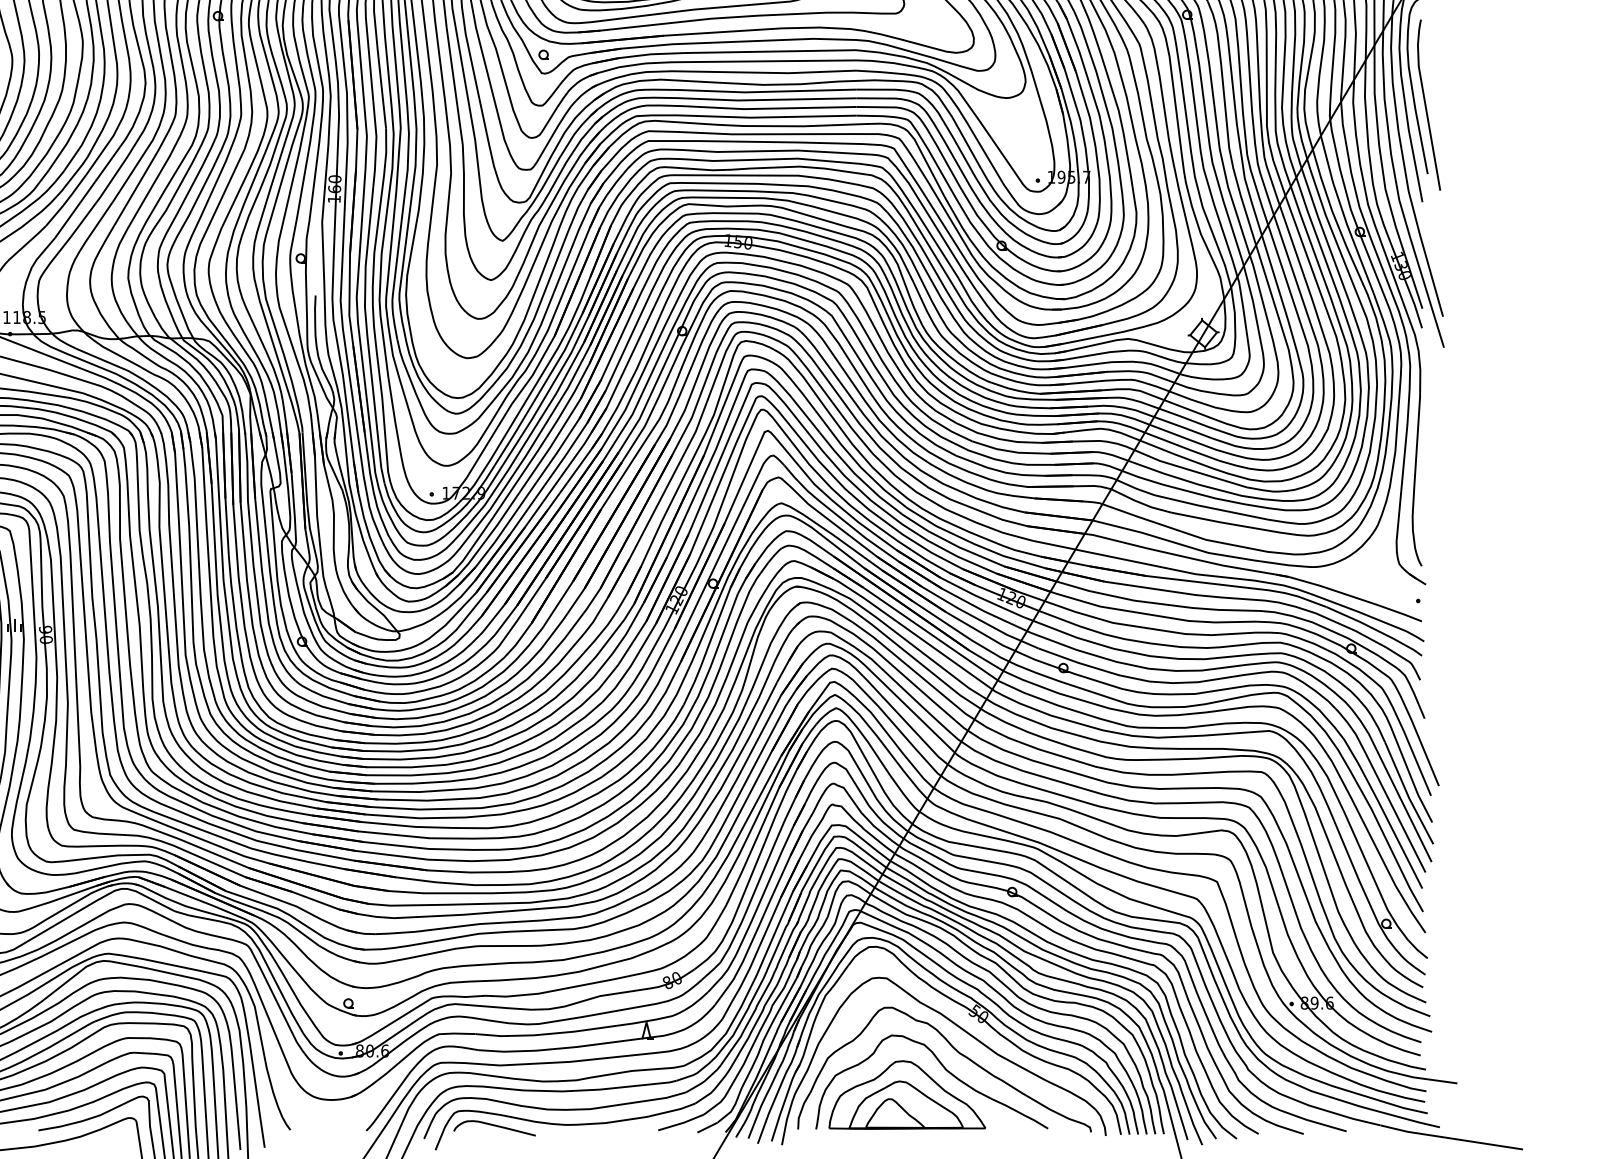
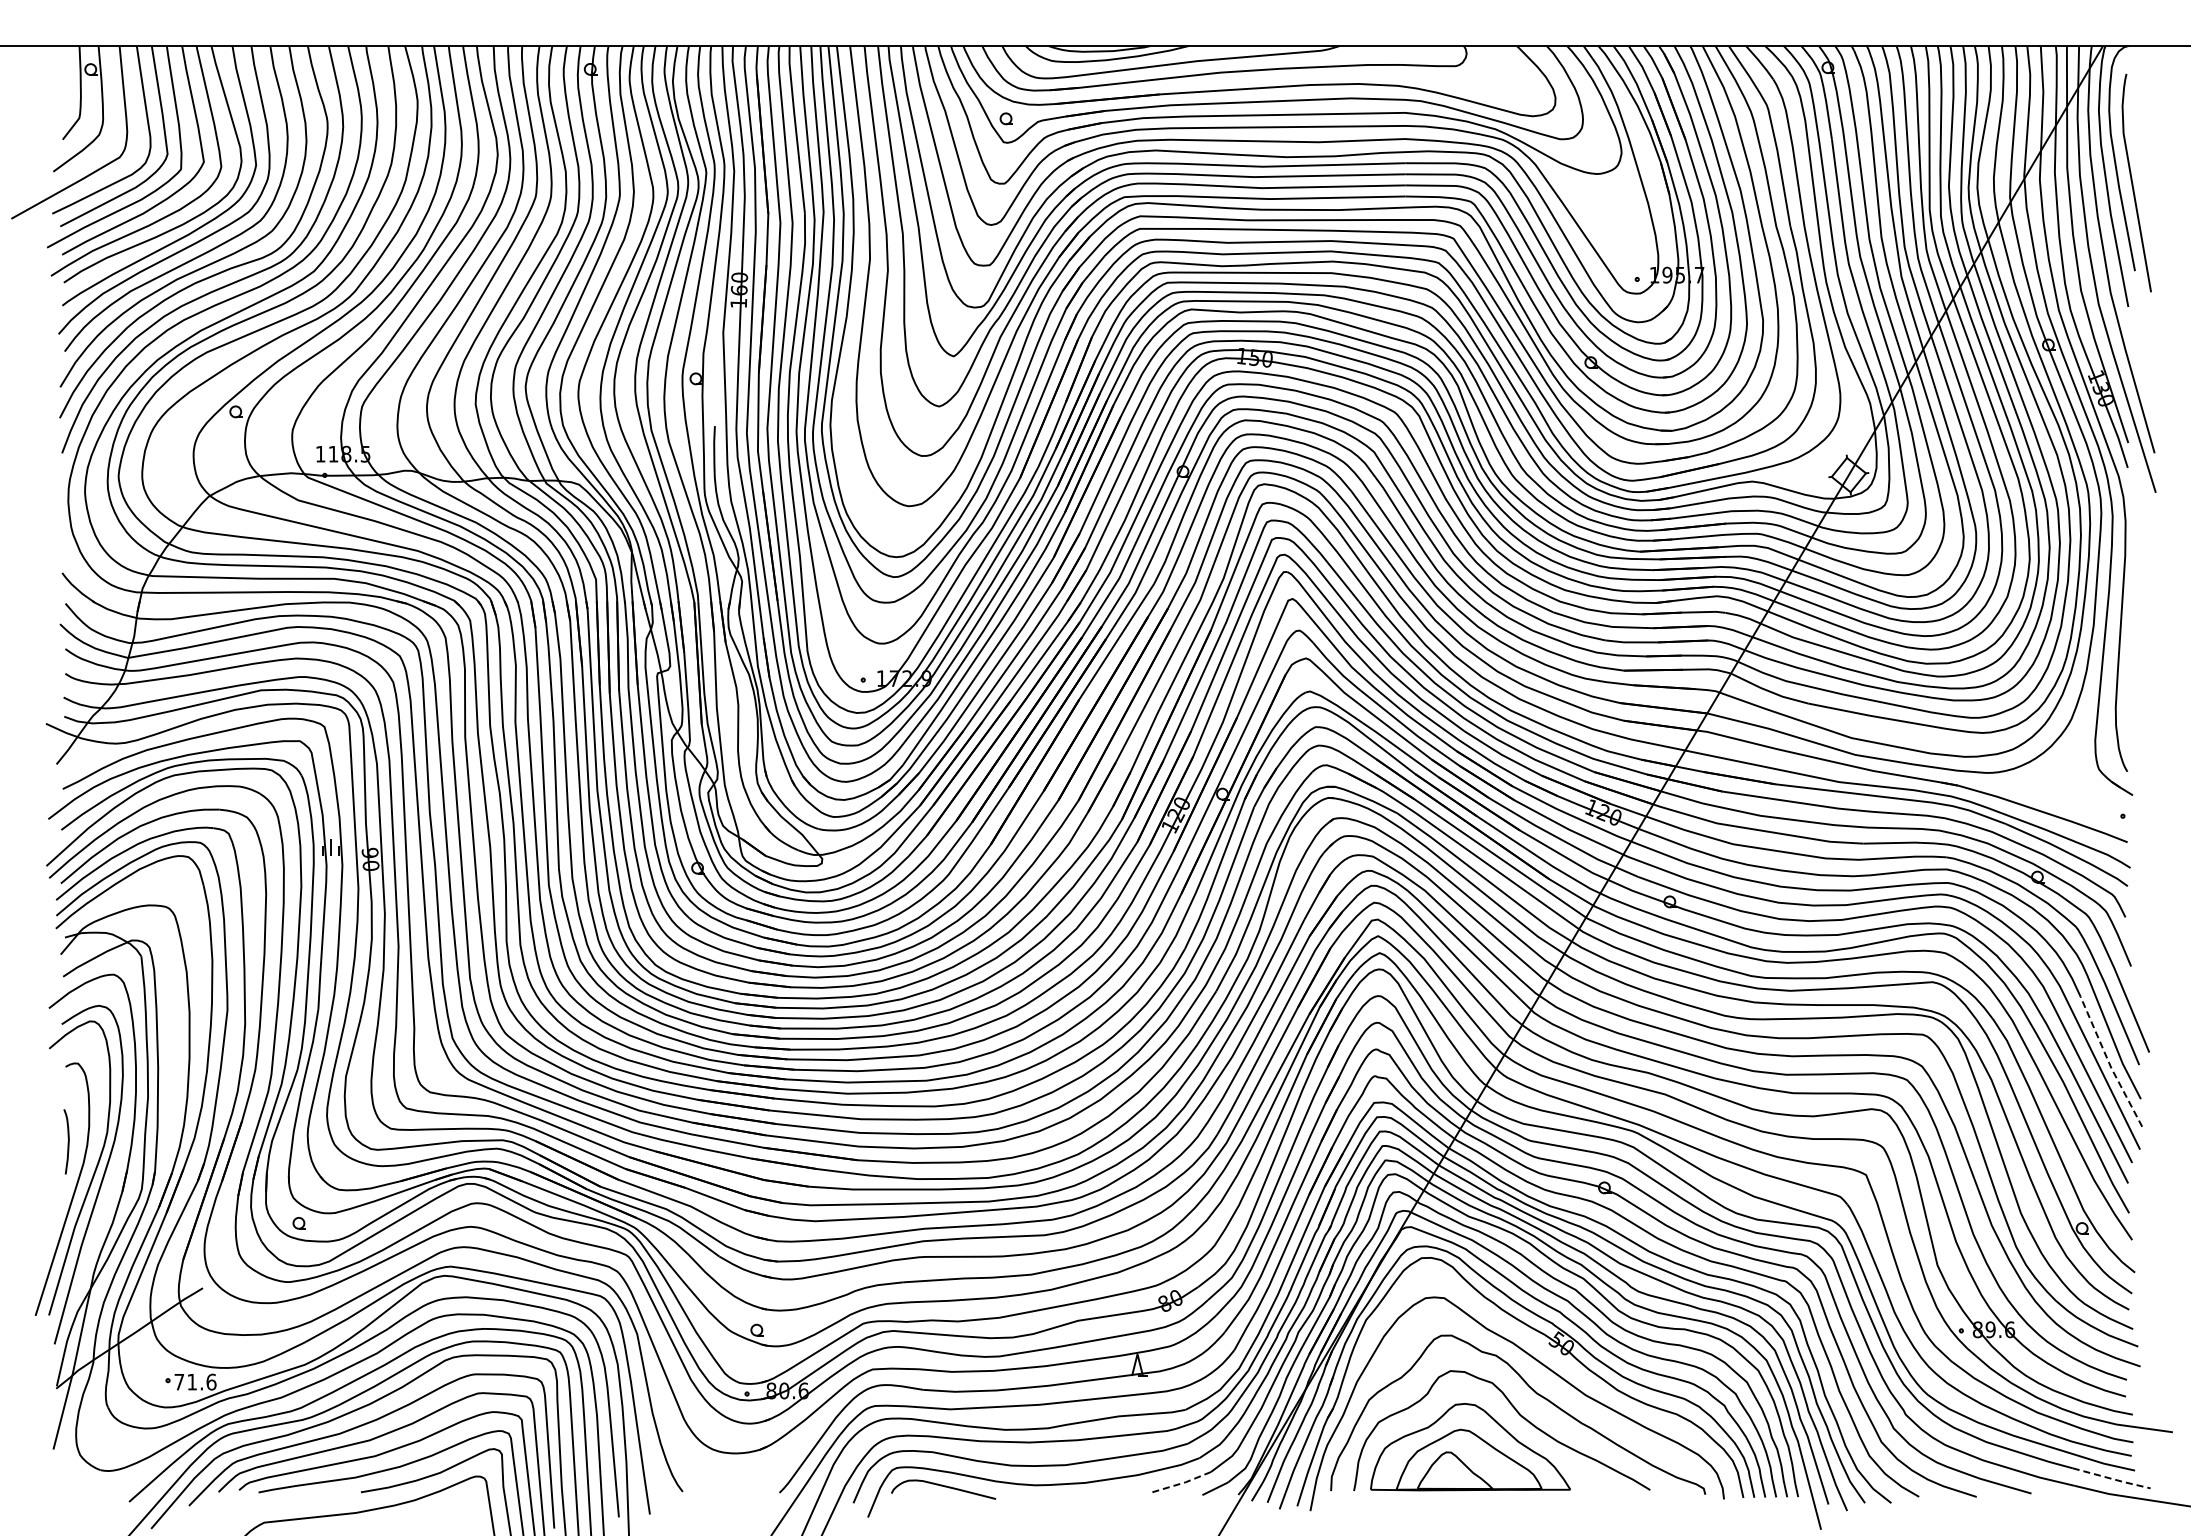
line: (1407, 794) -> (2109, 1063), solid -> dashed
line: (1410, 1119) -> (2112, 1478), solid -> dashed
line: (681, 1123) -> (1182, 1483), solid -> dashed

